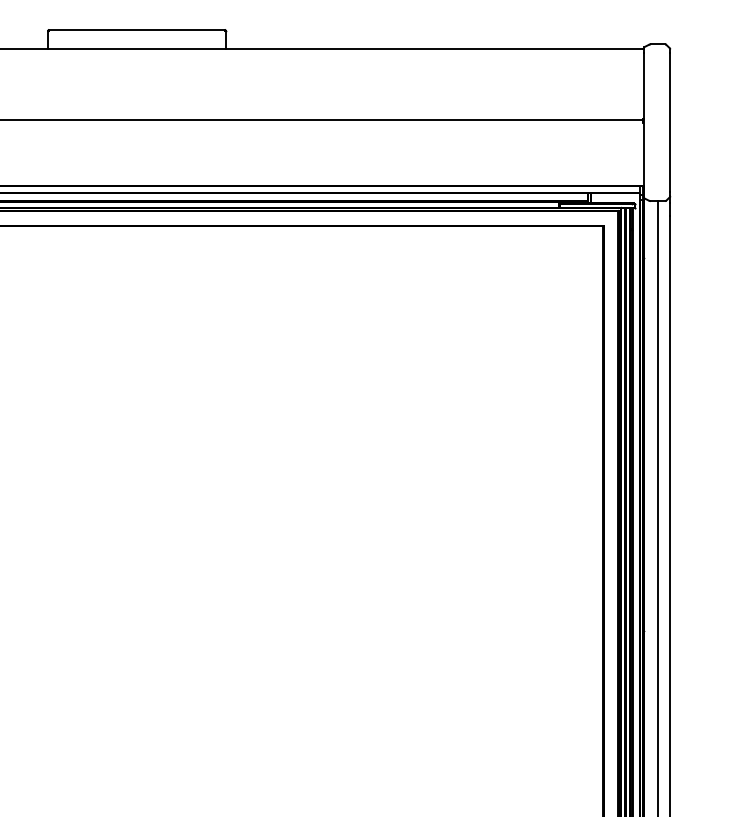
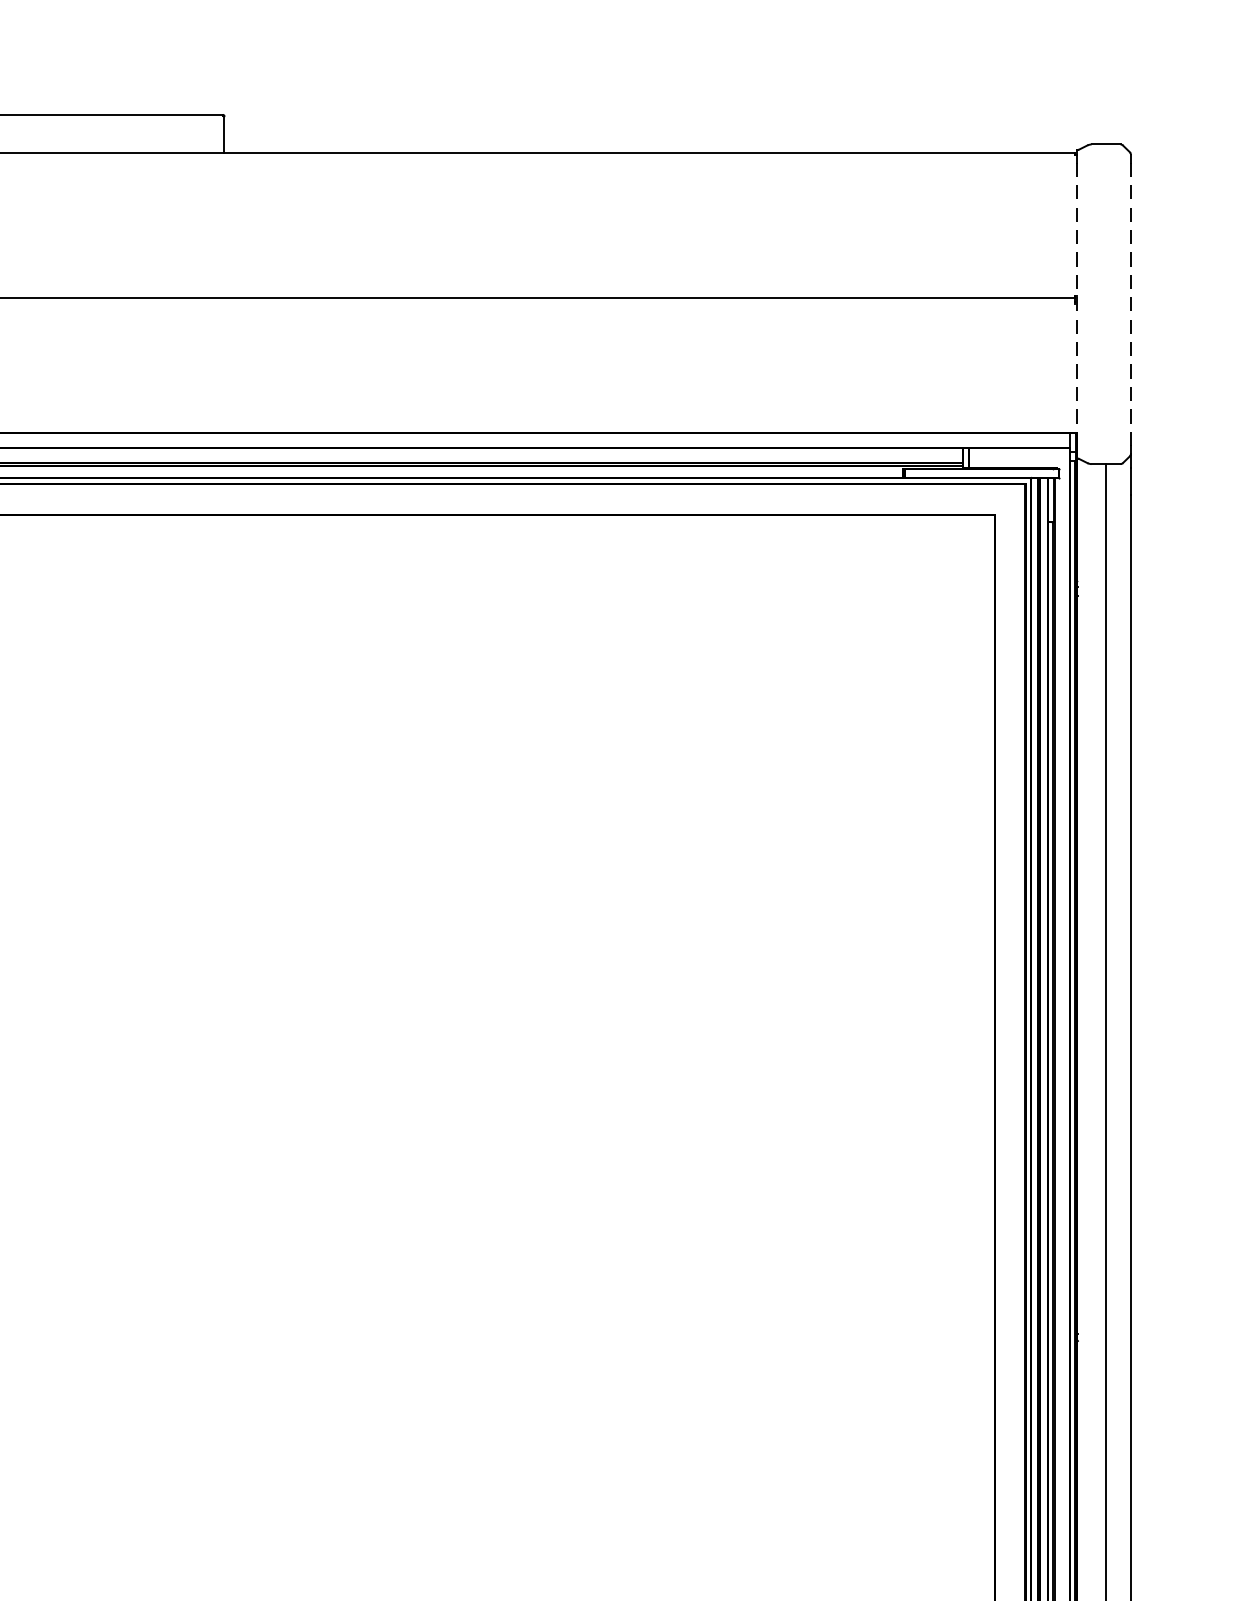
line: (643, 122) -> (1076, 303), solid -> dashed
line: (670, 122) -> (1131, 303), solid -> dashed

